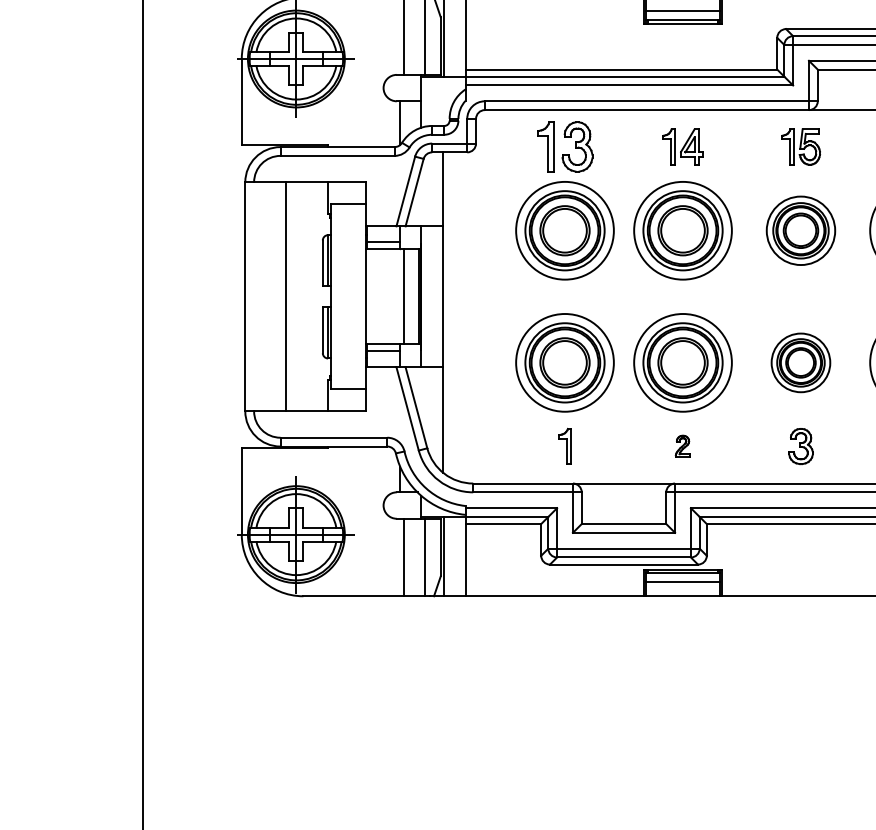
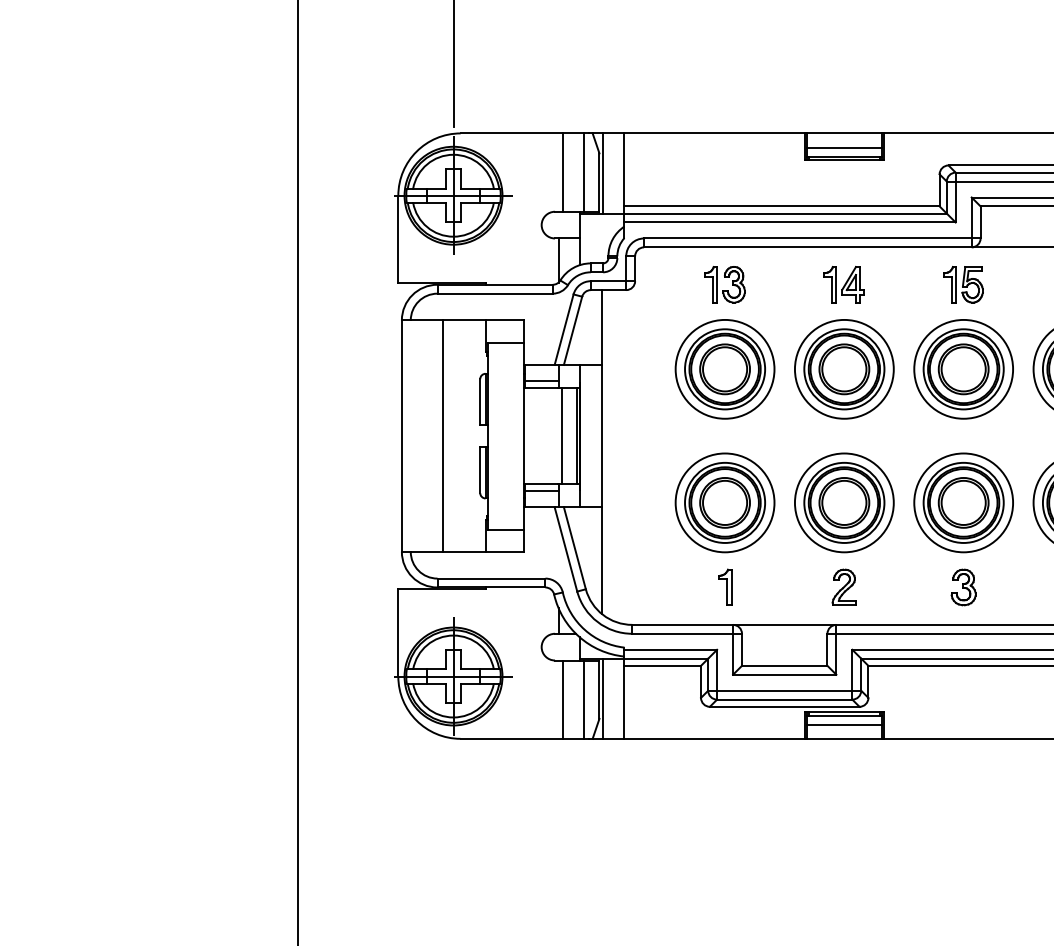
part: (564, 146) -> (724, 284), size x0.71
part: (800, 230) -> (963, 369), size x1.43
part: (800, 362) -> (963, 502), size x1.67
part: (682, 445) -> (843, 586), size x1.67

